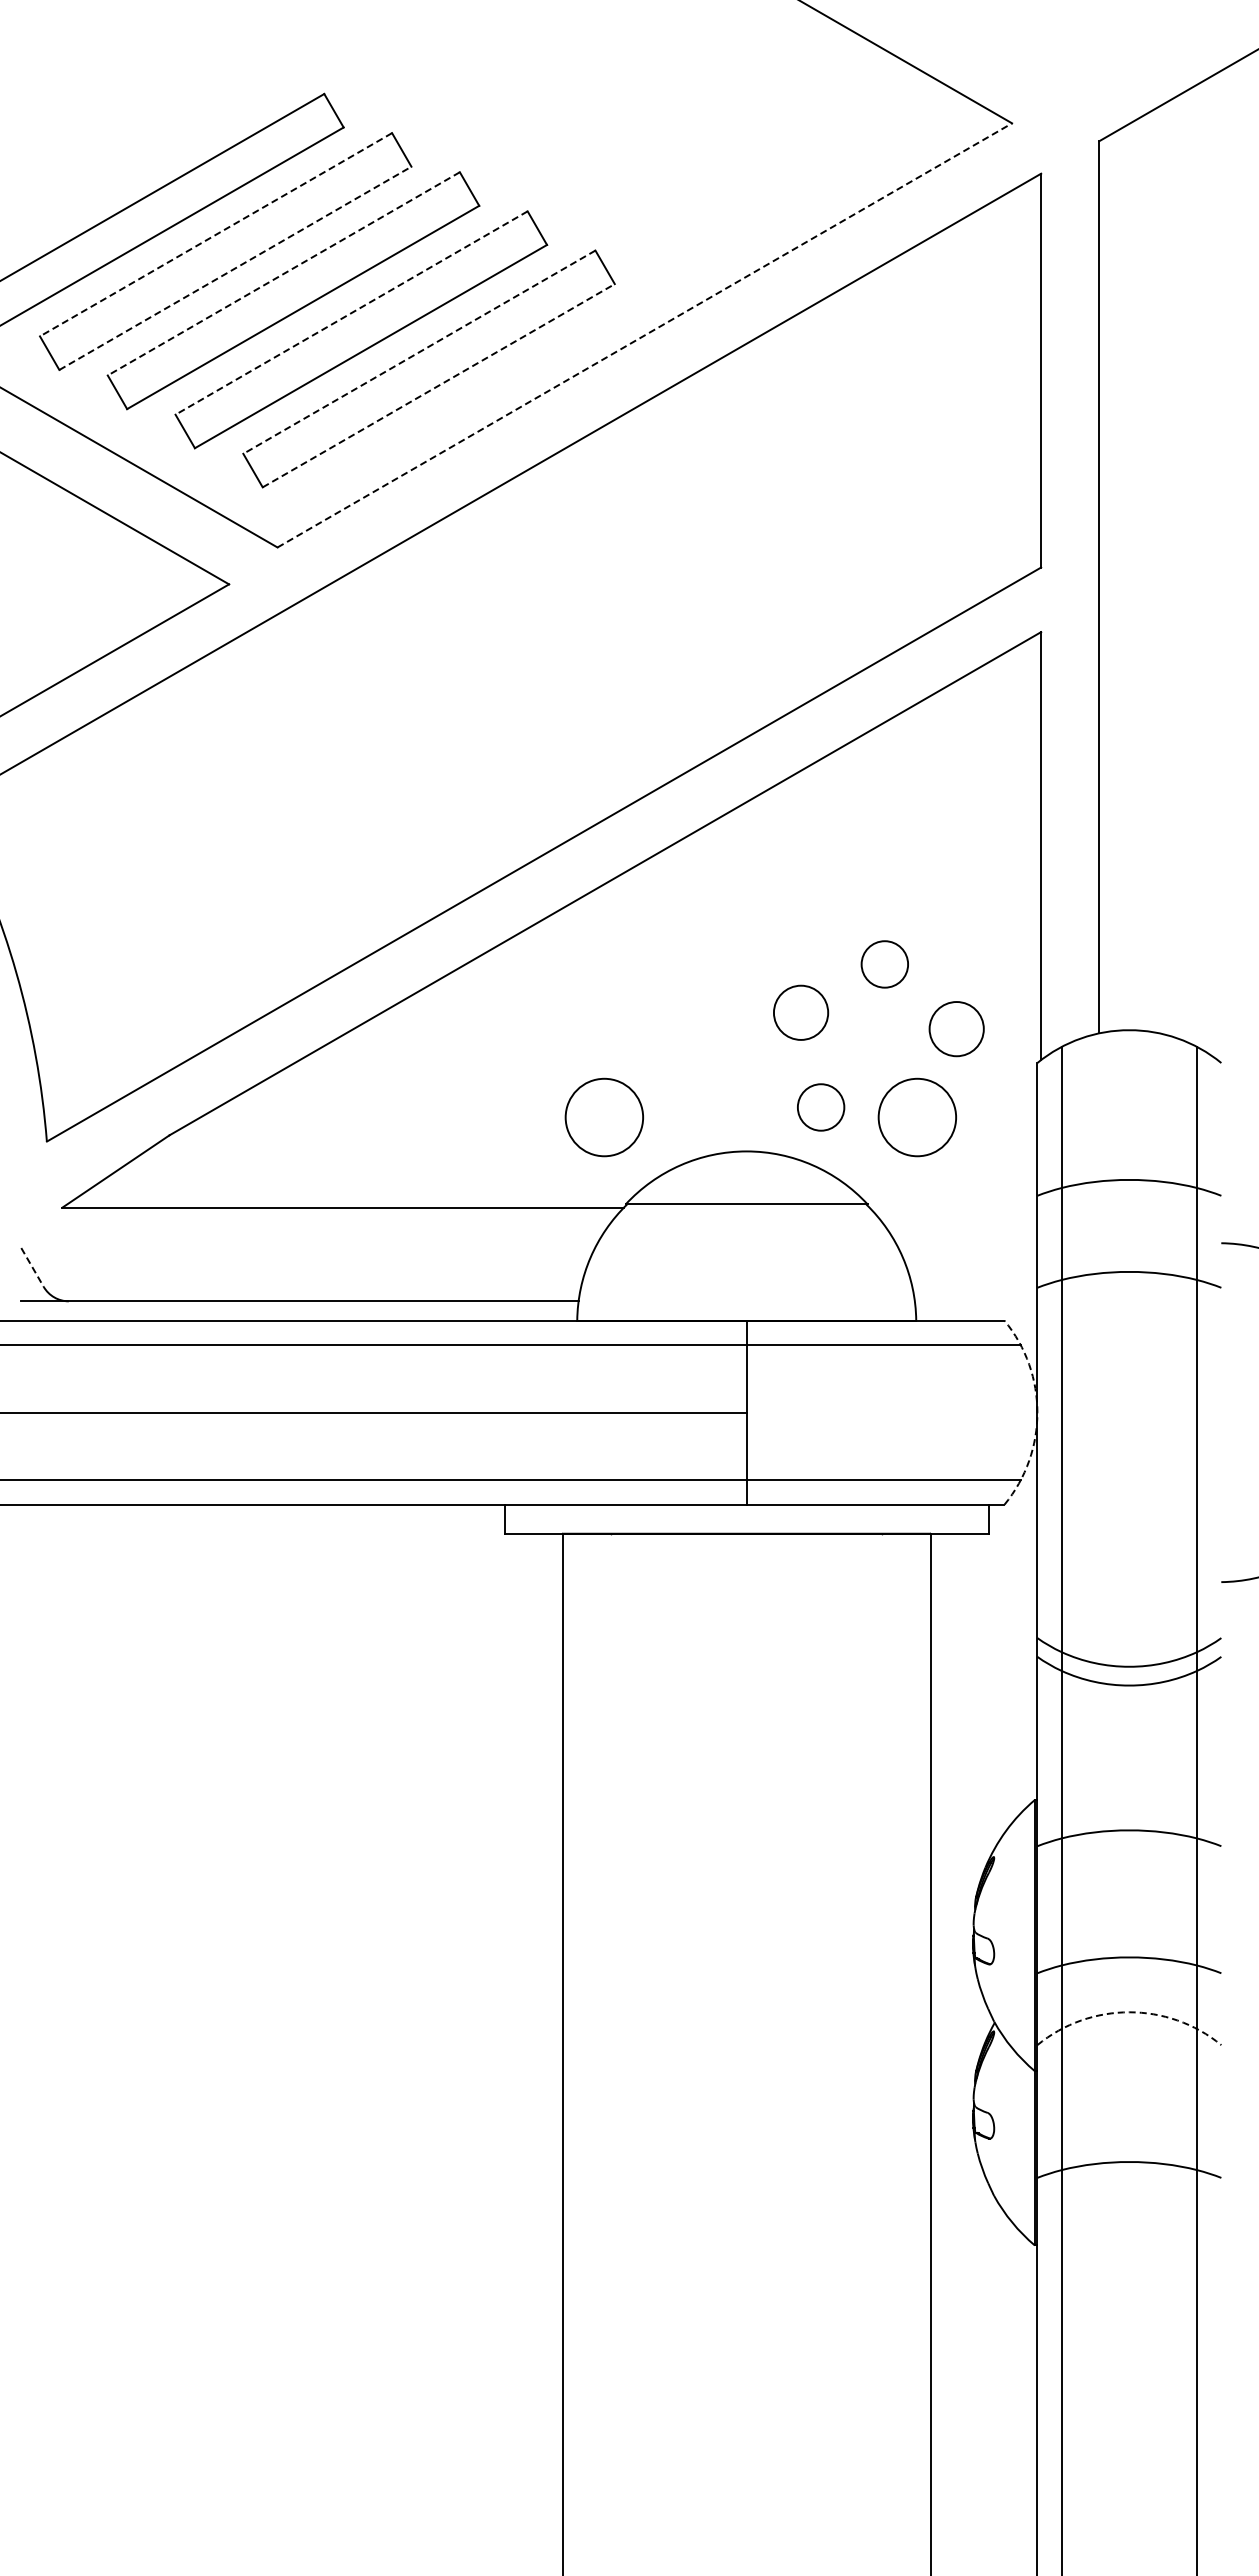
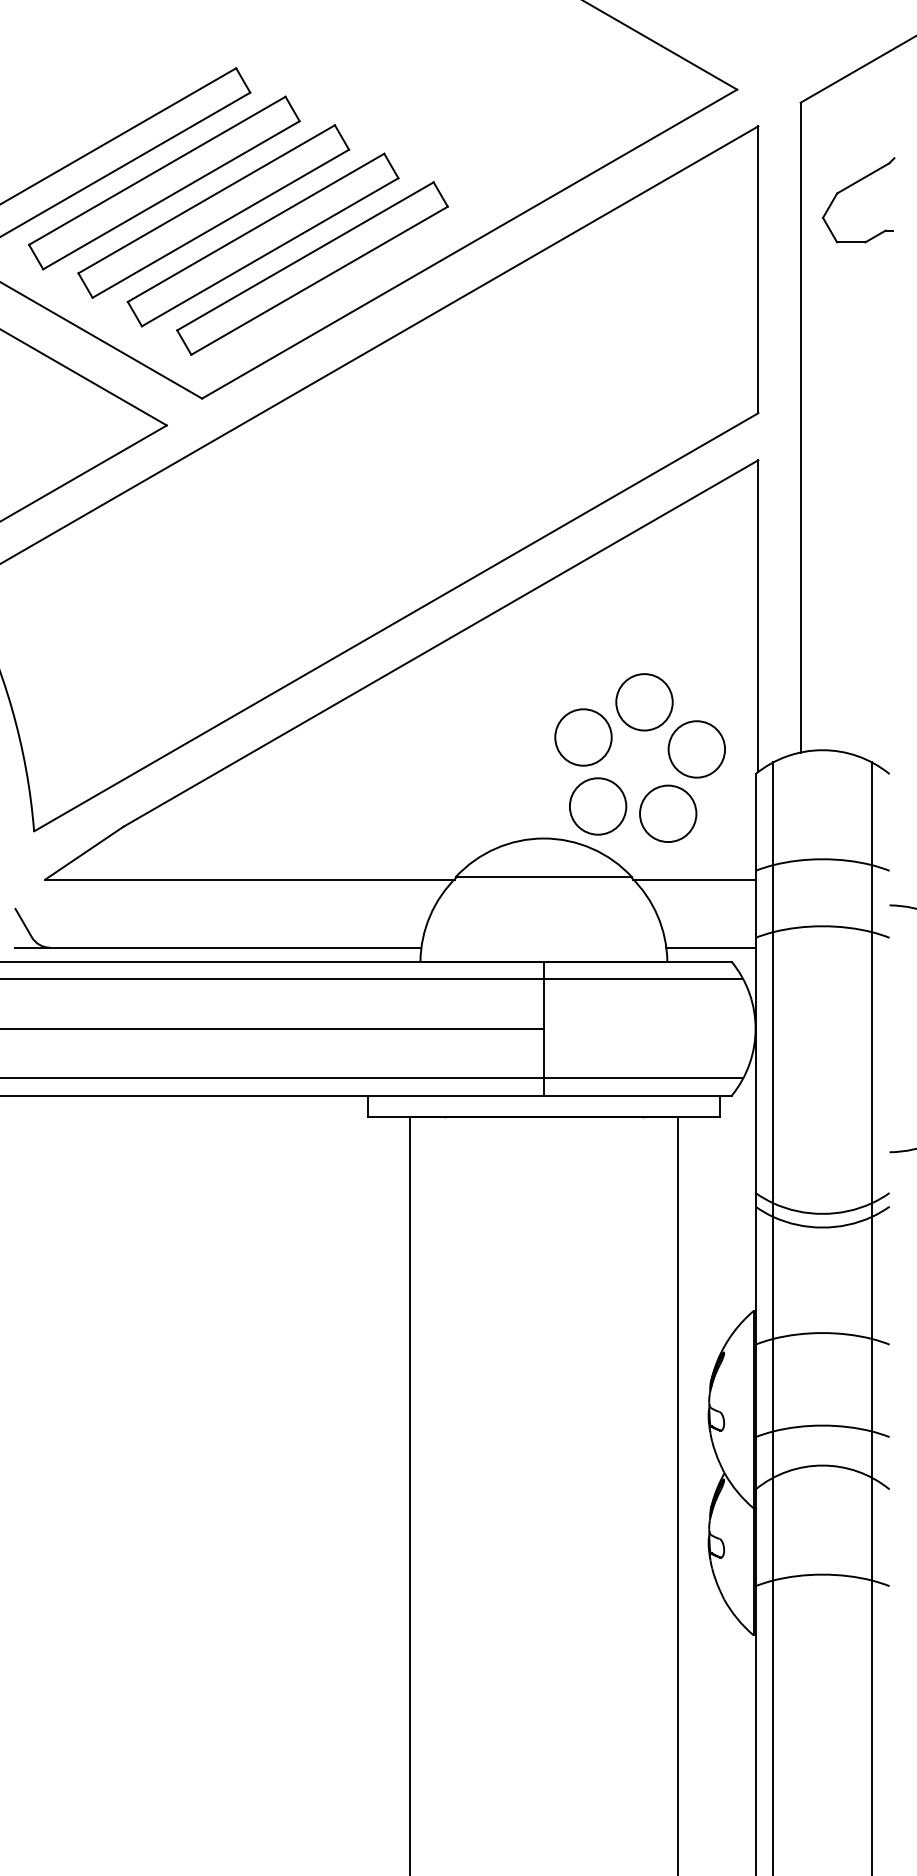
line: (215, 235) -> (156, 171), dashed -> solid
part: (1169, 255) -> (851, 185), added
line: (235, 268) -> (171, 195), dashed -> solid
line: (283, 274) -> (206, 199), dashed -> solid
line: (351, 313) -> (256, 228), dashed -> solid
line: (645, 335) -> (470, 244), dashed -> solid
line: (418, 352) -> (304, 256), dashed -> solid
line: (439, 385) -> (320, 280), dashed -> solid
circle: (884, 964) -> (644, 702), size x1.67
circle: (800, 1012) -> (583, 737), size x1.43
circle: (956, 1028) -> (696, 748), size x1.43
circle: (820, 1107) -> (597, 806), size x1.67
circle: (603, 1117) -> (439, 813), removed
line: (953, 1207) -> (694, 879), added
line: (32, 1267) -> (23, 923), dashed -> solid
line: (975, 1301) -> (710, 947), added
arc: (1037, 1412) -> (755, 1028), dashed -> solid
arc: (1129, 2012) -> (822, 1465), dashed -> solid

